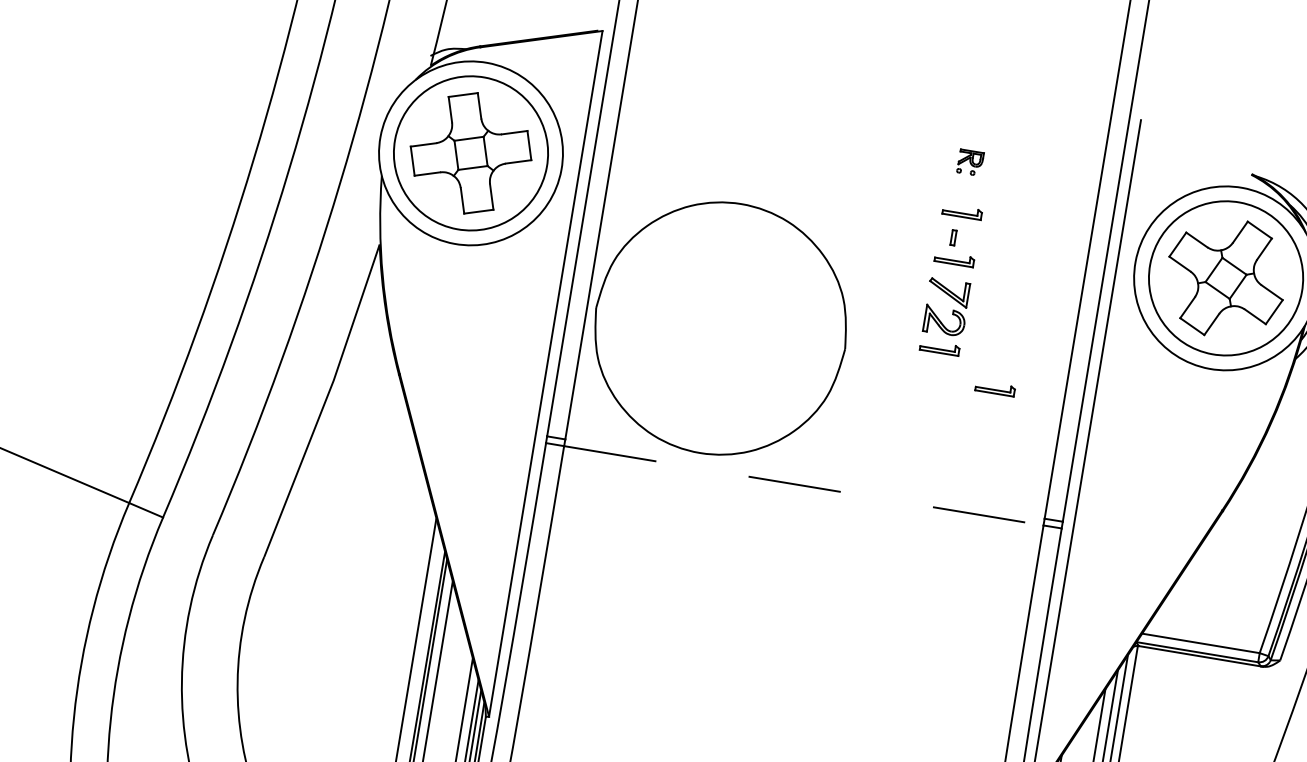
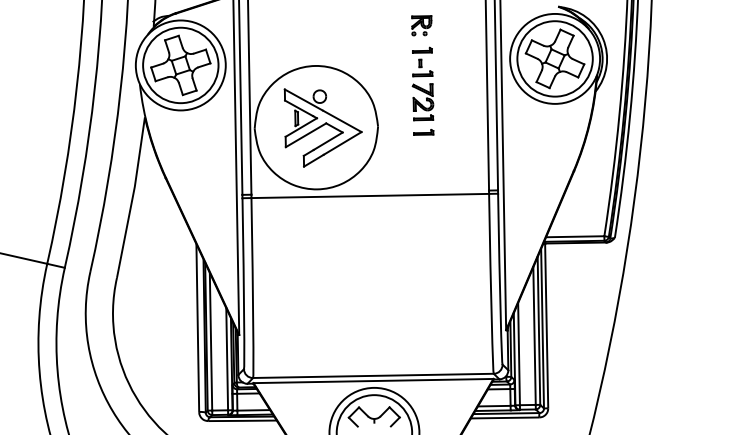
part: (969, 161) -> (421, 25), size x1.67
part: (733, 330) -> (322, 127), added
part: (994, 388) -> (423, 132), moved
line: (804, 486) -> (370, 196), dashed -> solid

